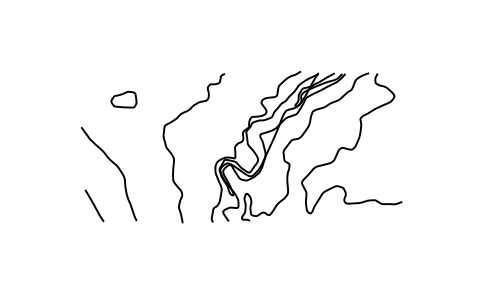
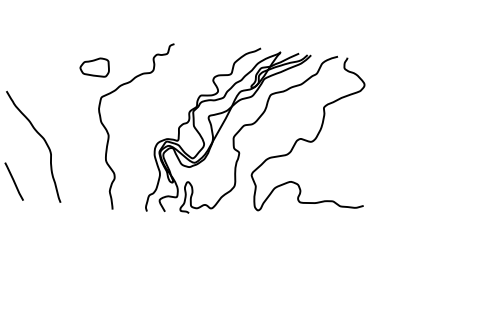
part: (123, 99) -> (94, 66), moved

